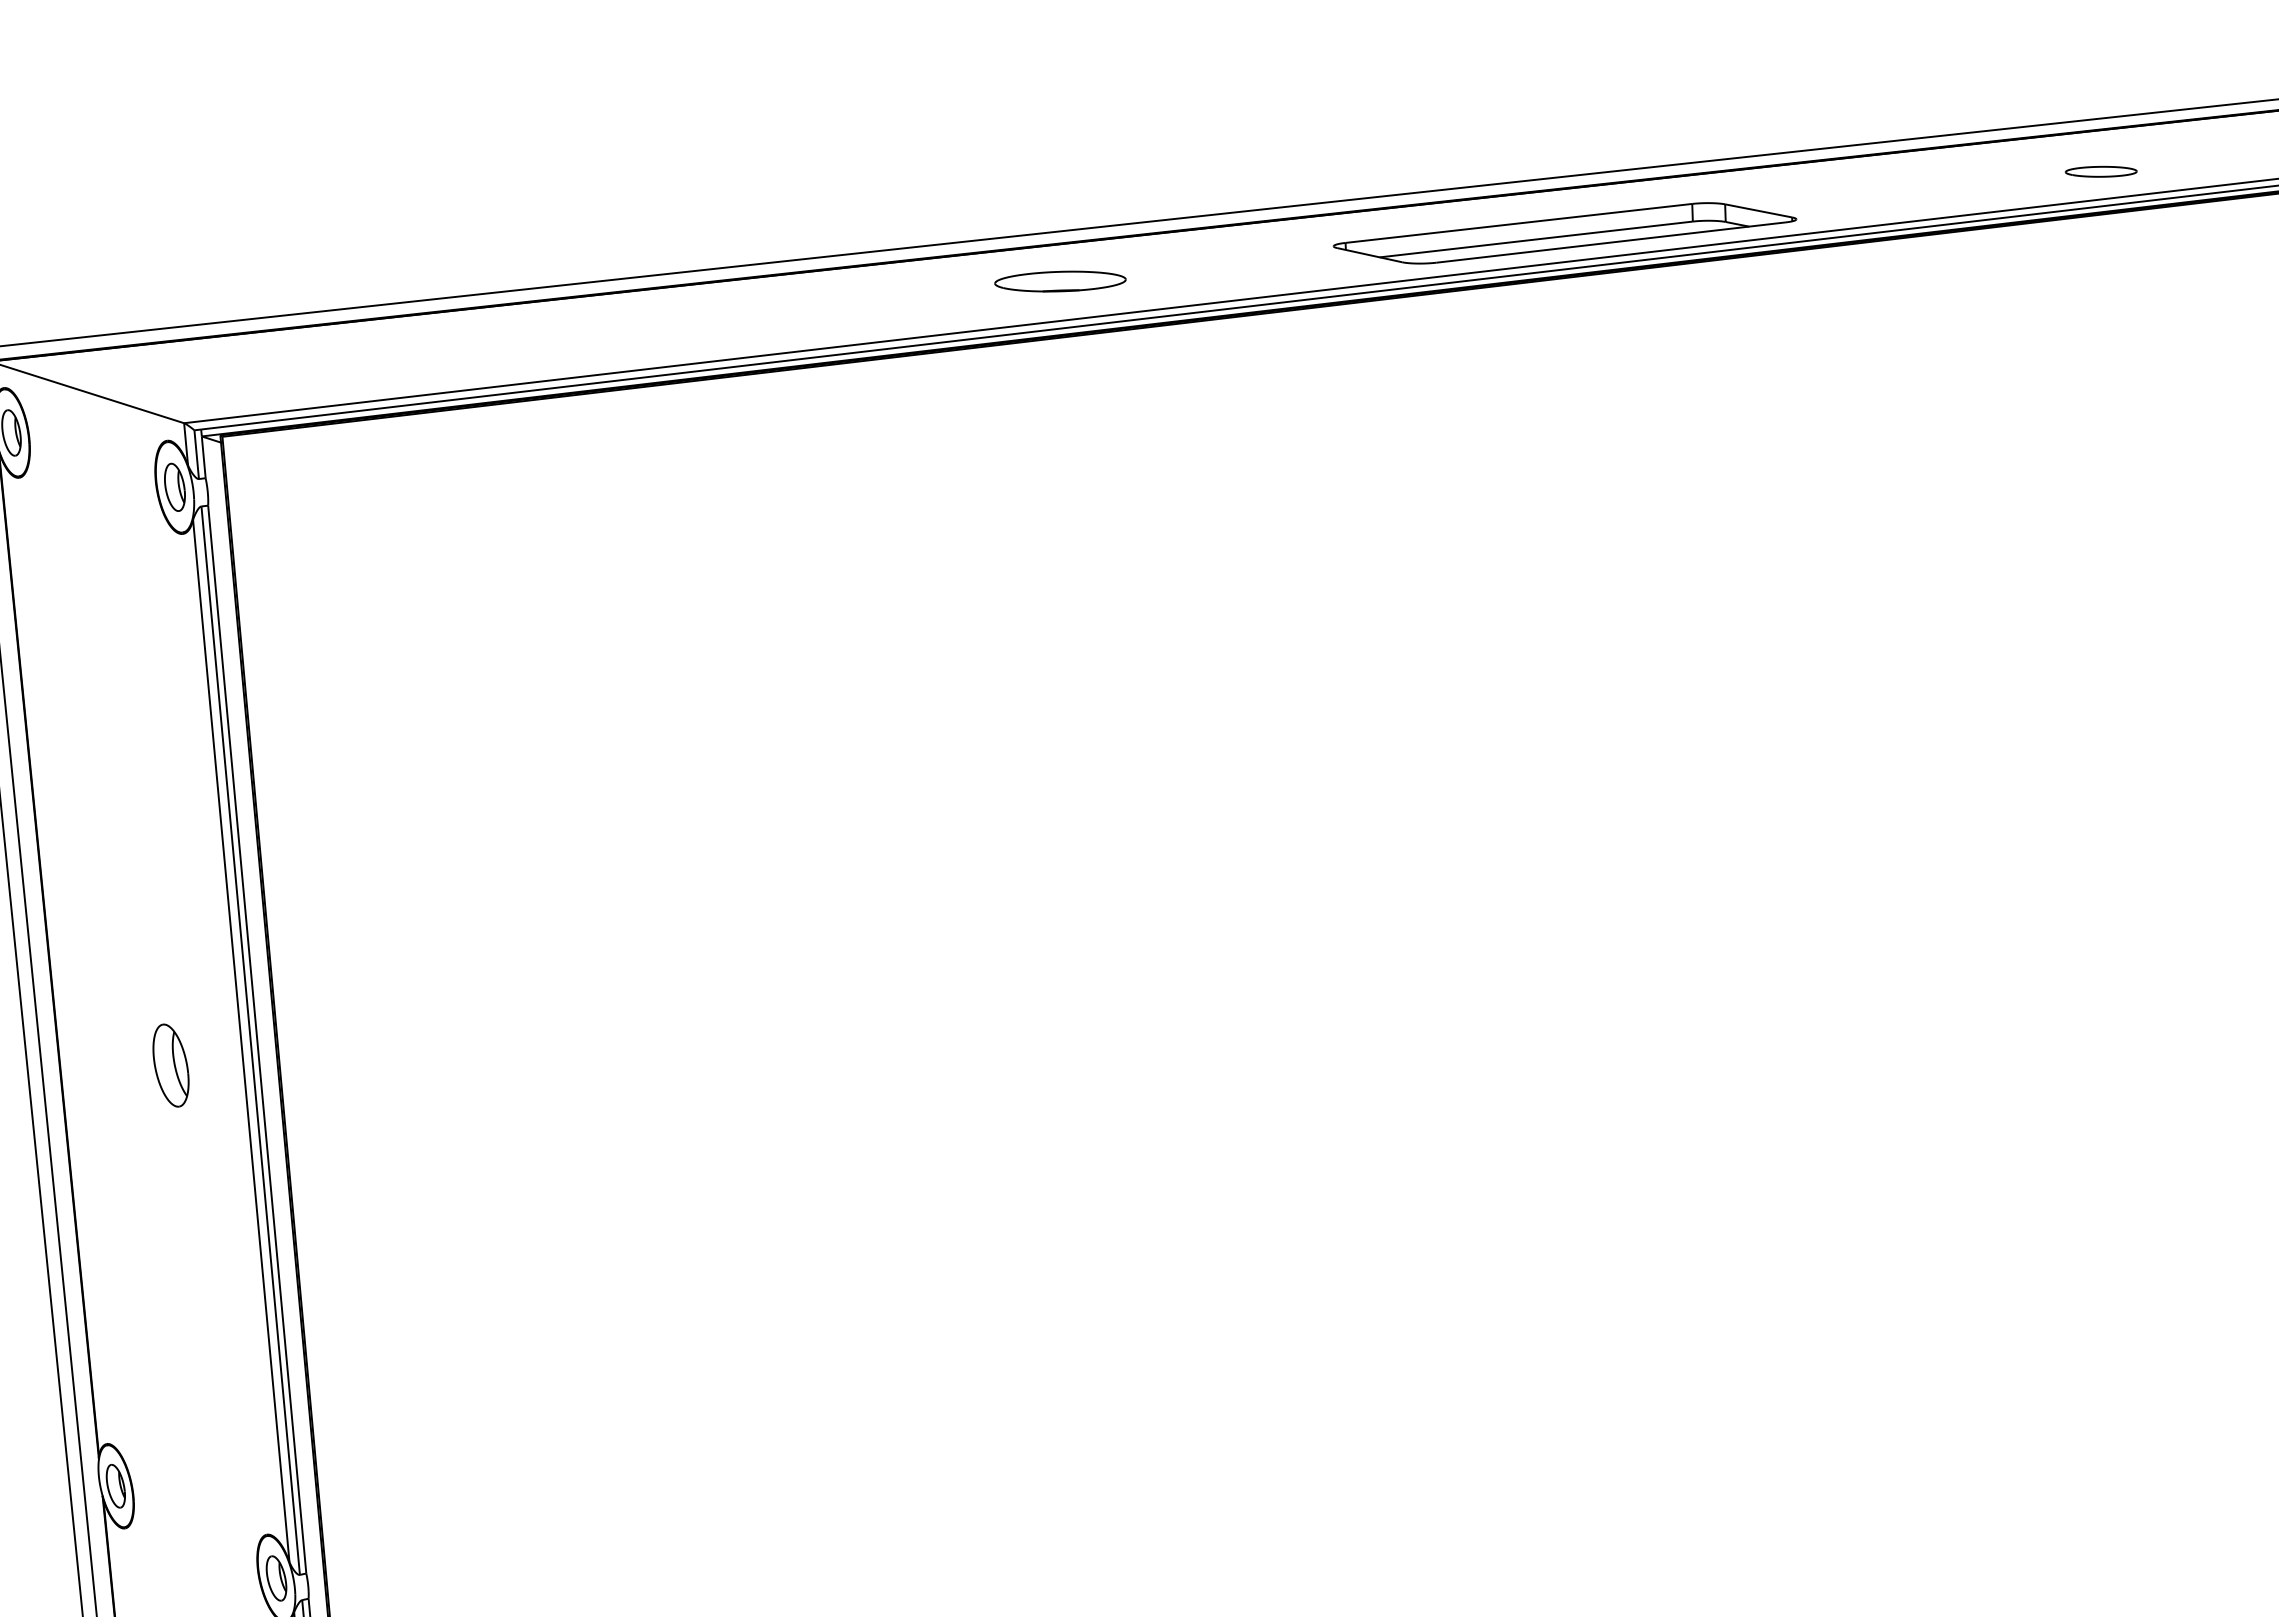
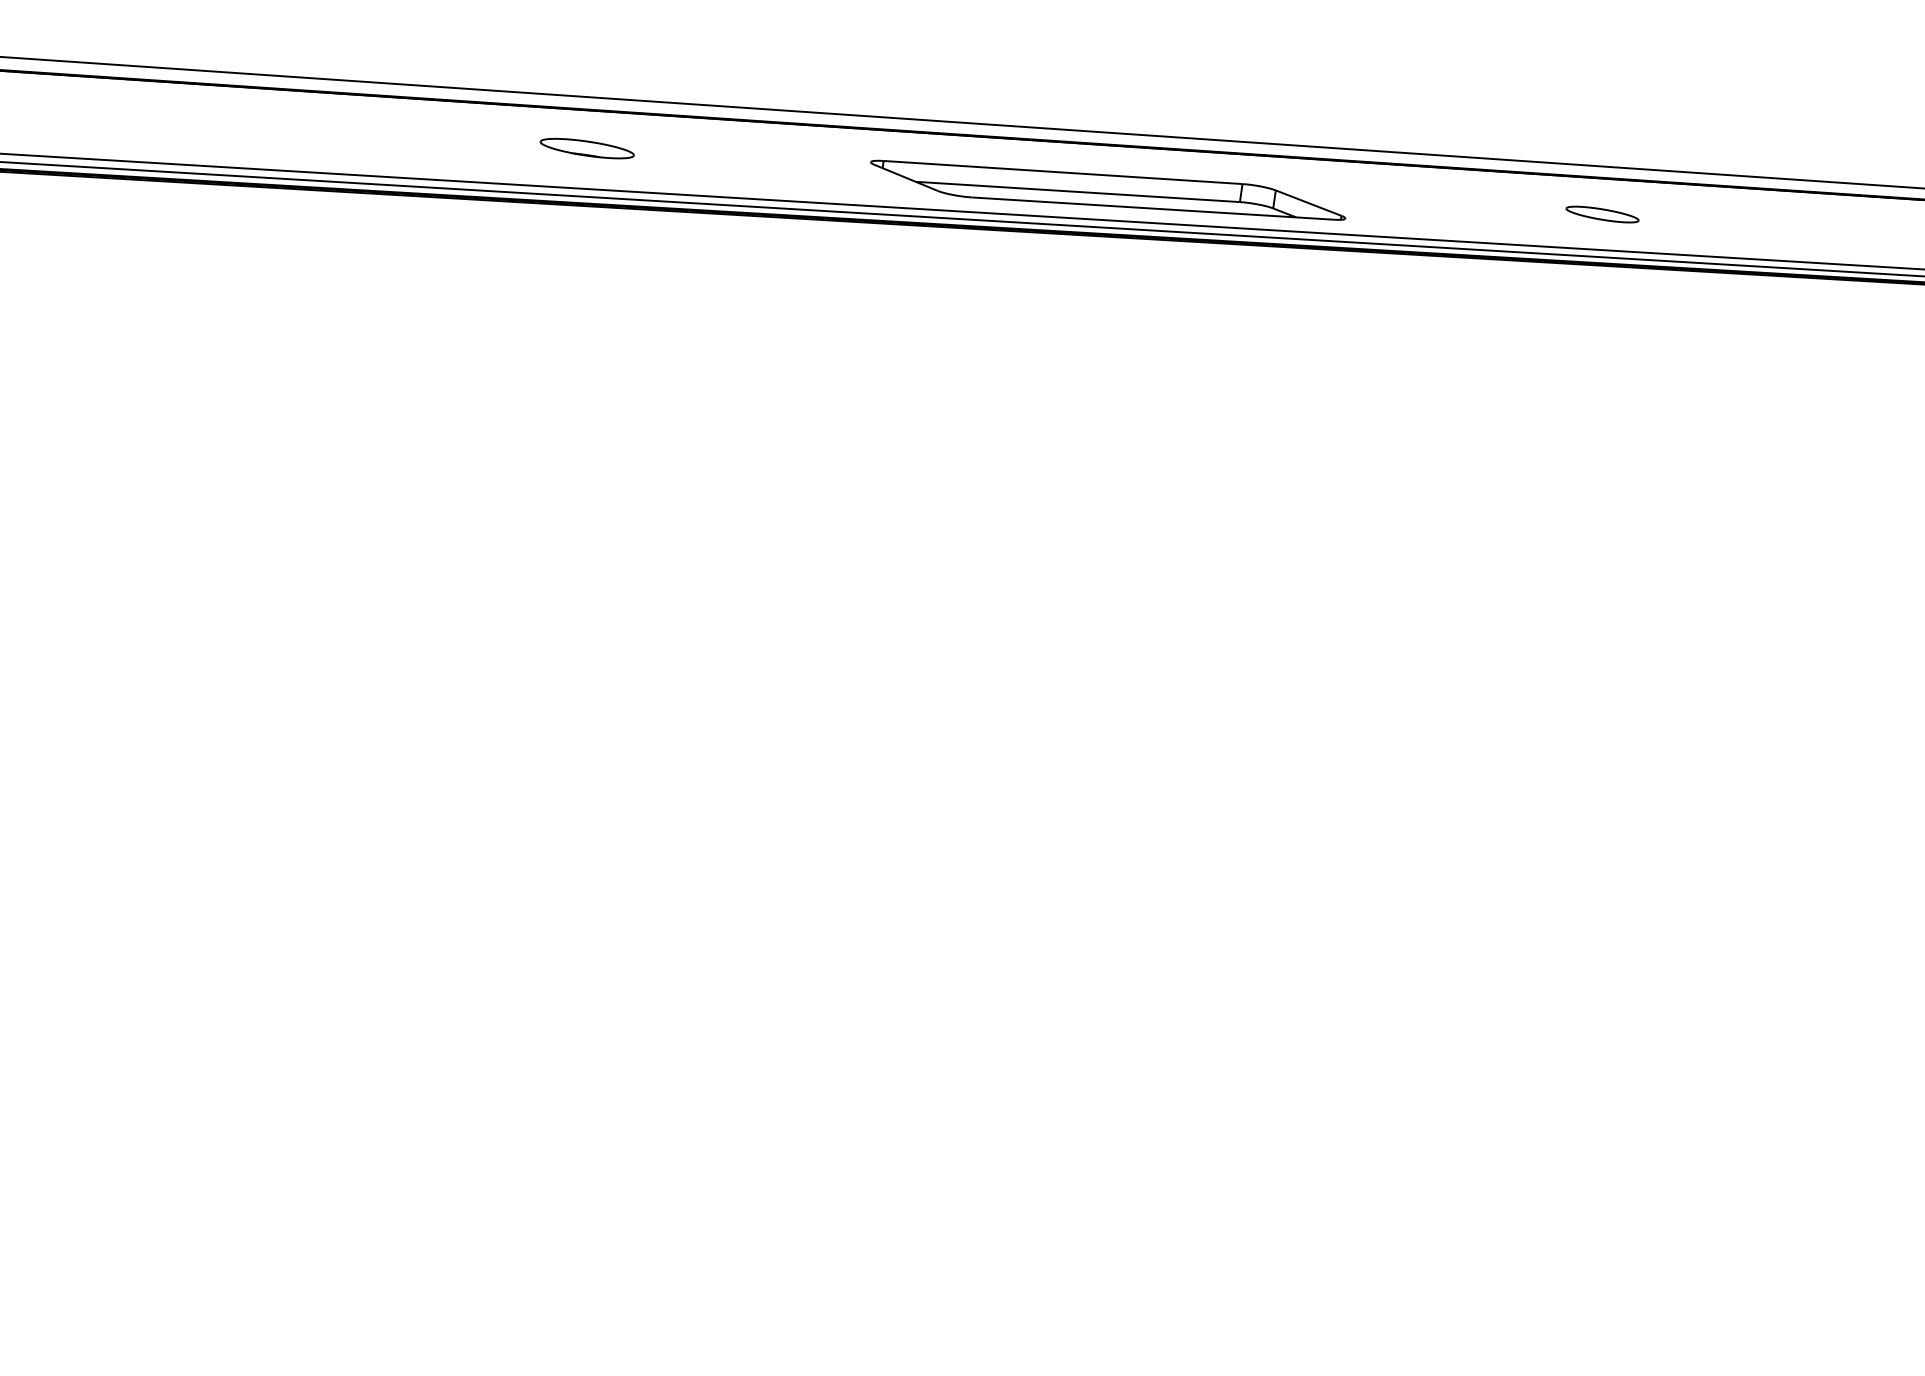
part: (2100, 171) -> (1601, 214), moved
part: (1060, 281) -> (587, 148), size x0.7

